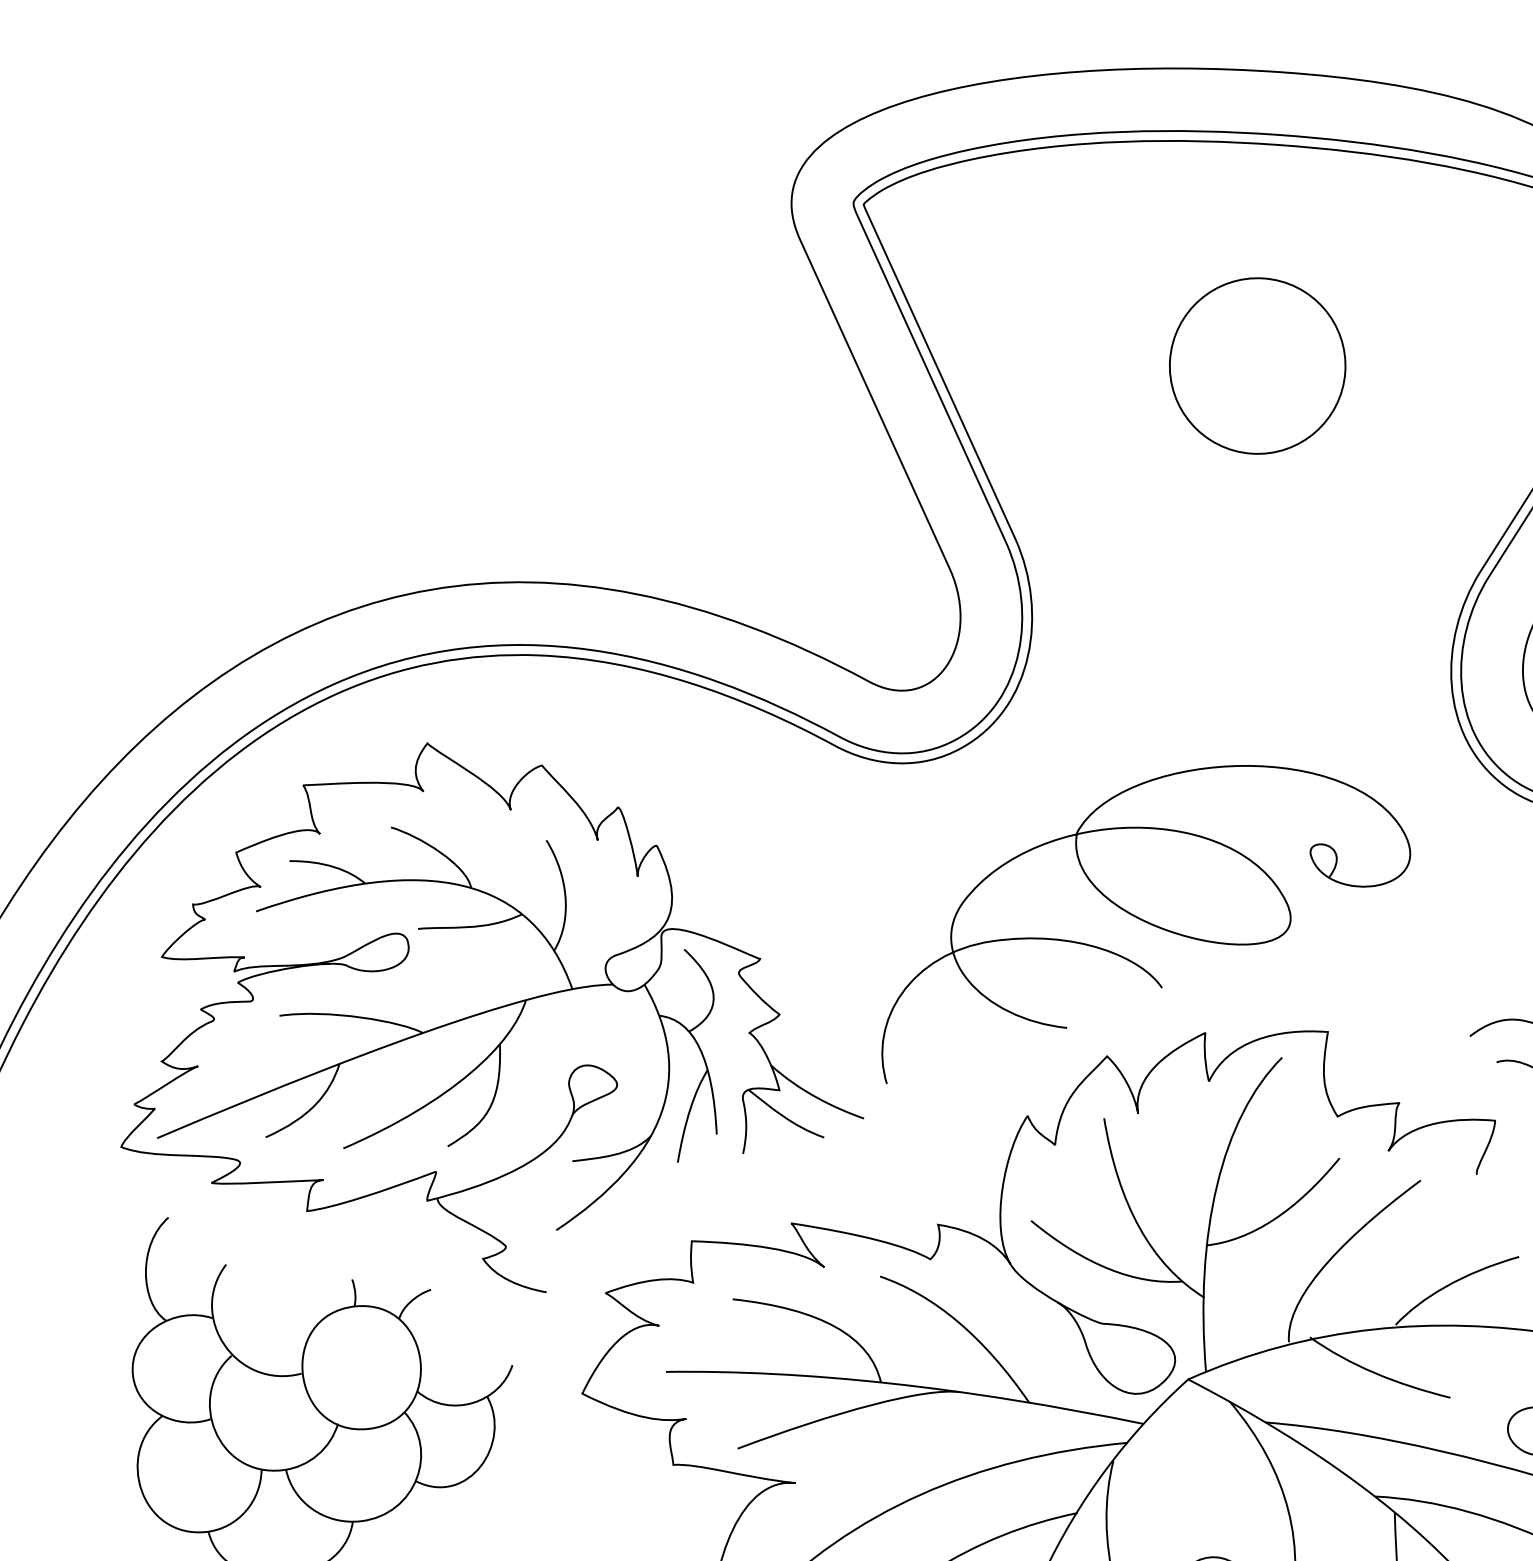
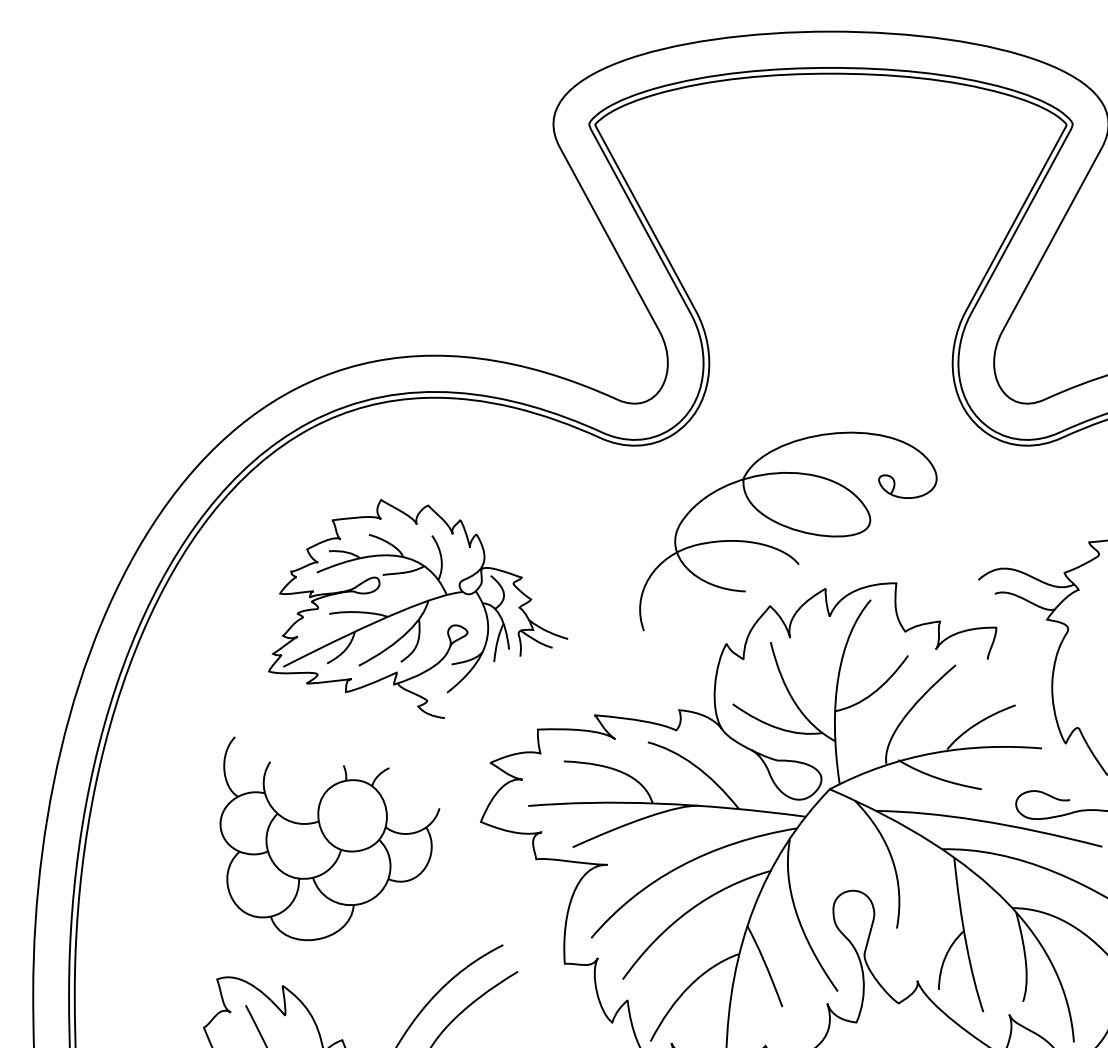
part: (1256, 365) -> (828, 201), removed
part: (500, 1017) -> (418, 608), size x0.7

